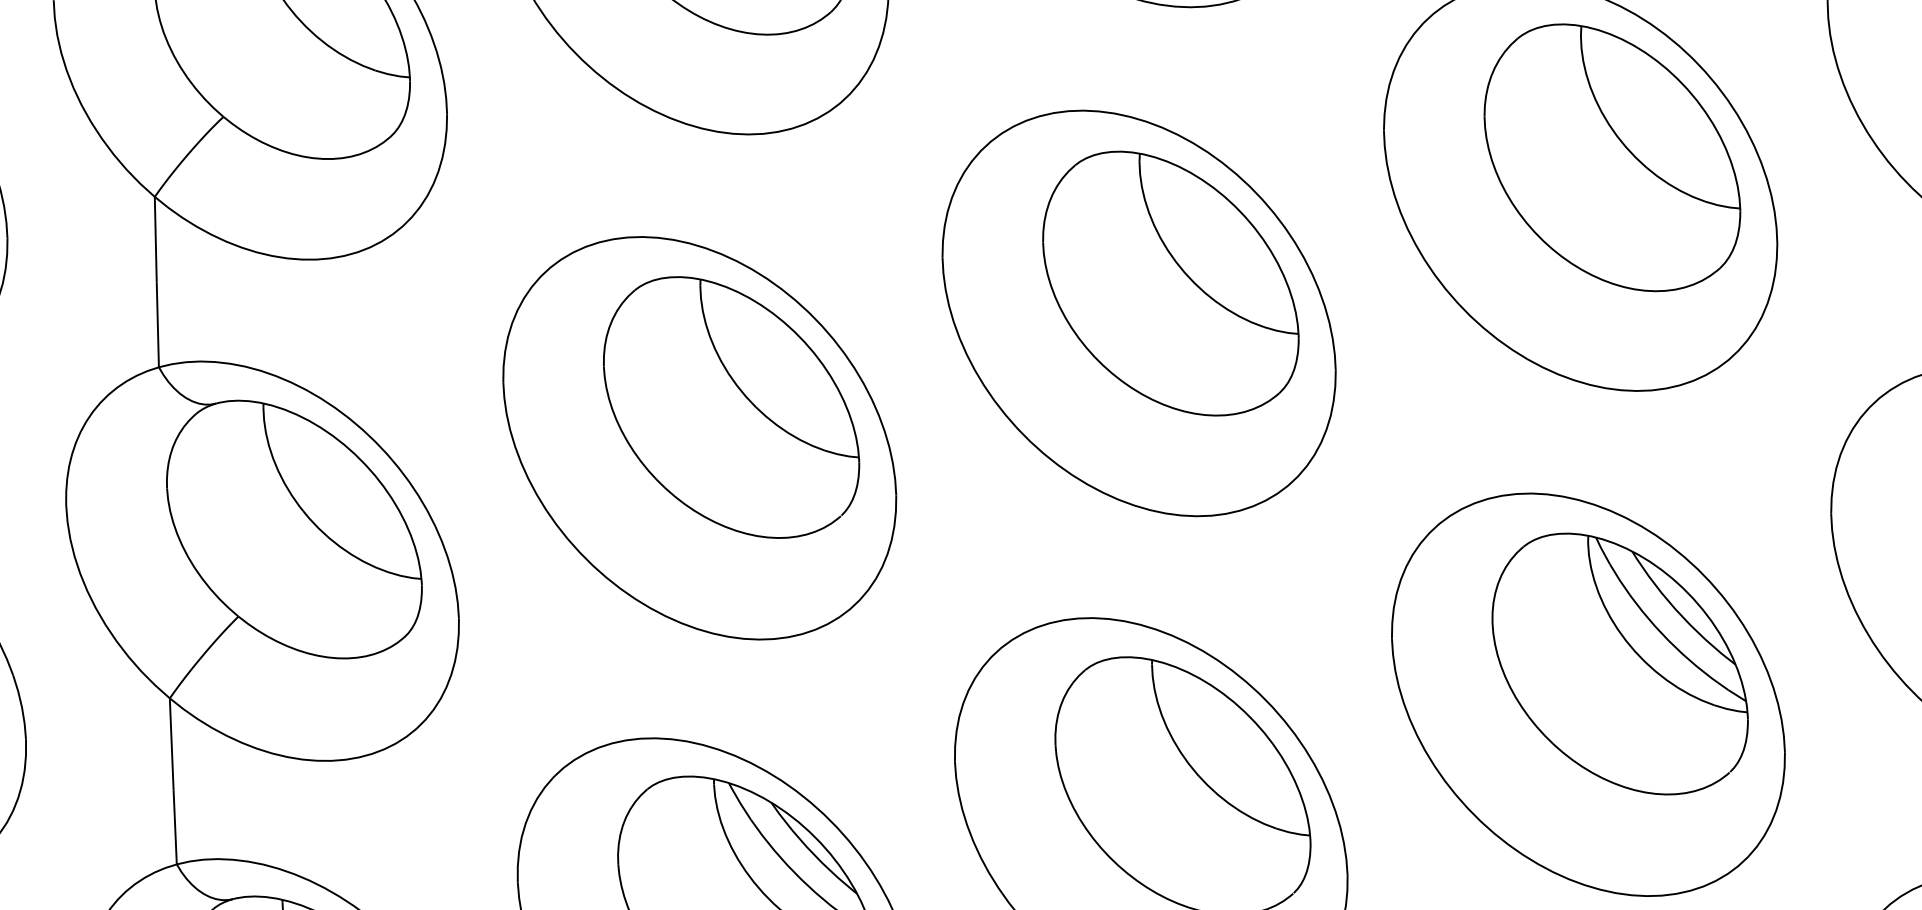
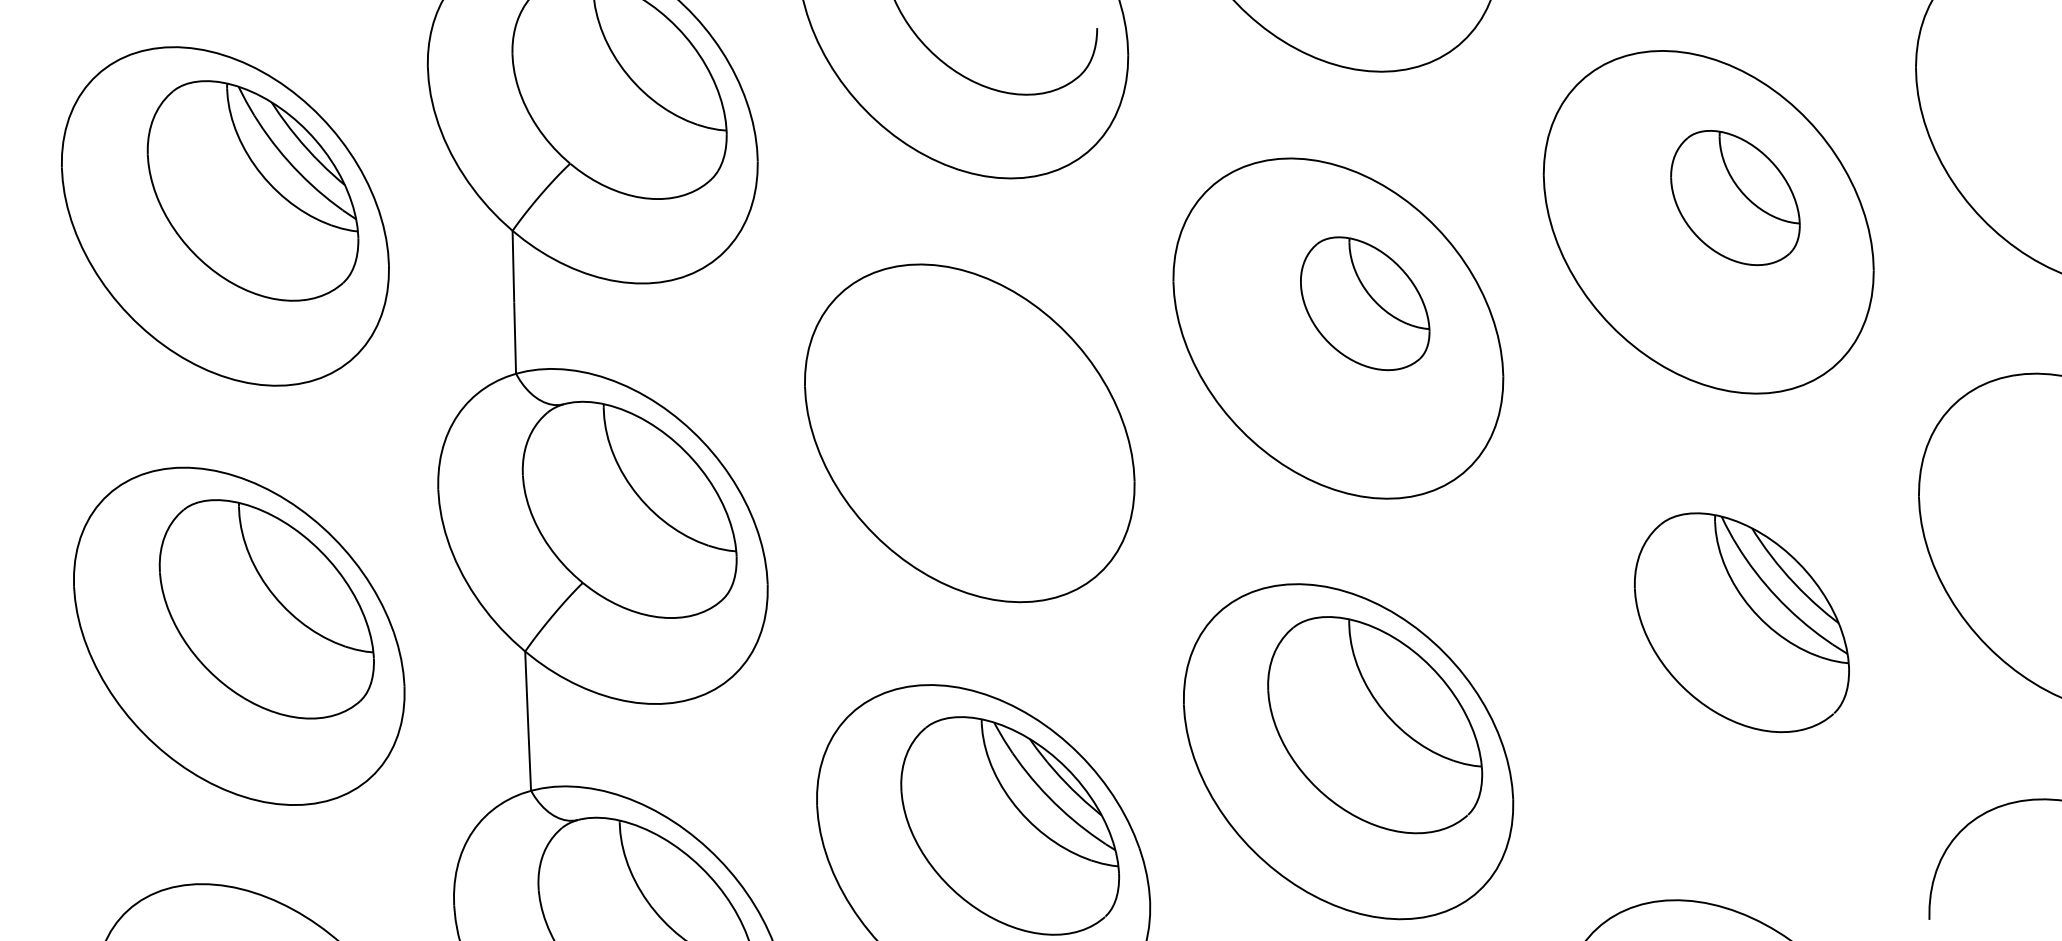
part: (1612, 157) -> (1735, 197), size x0.6
part: (1171, 283) -> (1365, 303), size x0.6
part: (731, 407) -> (996, 407), removed
part: (1587, 694) -> (1714, 648), removed

